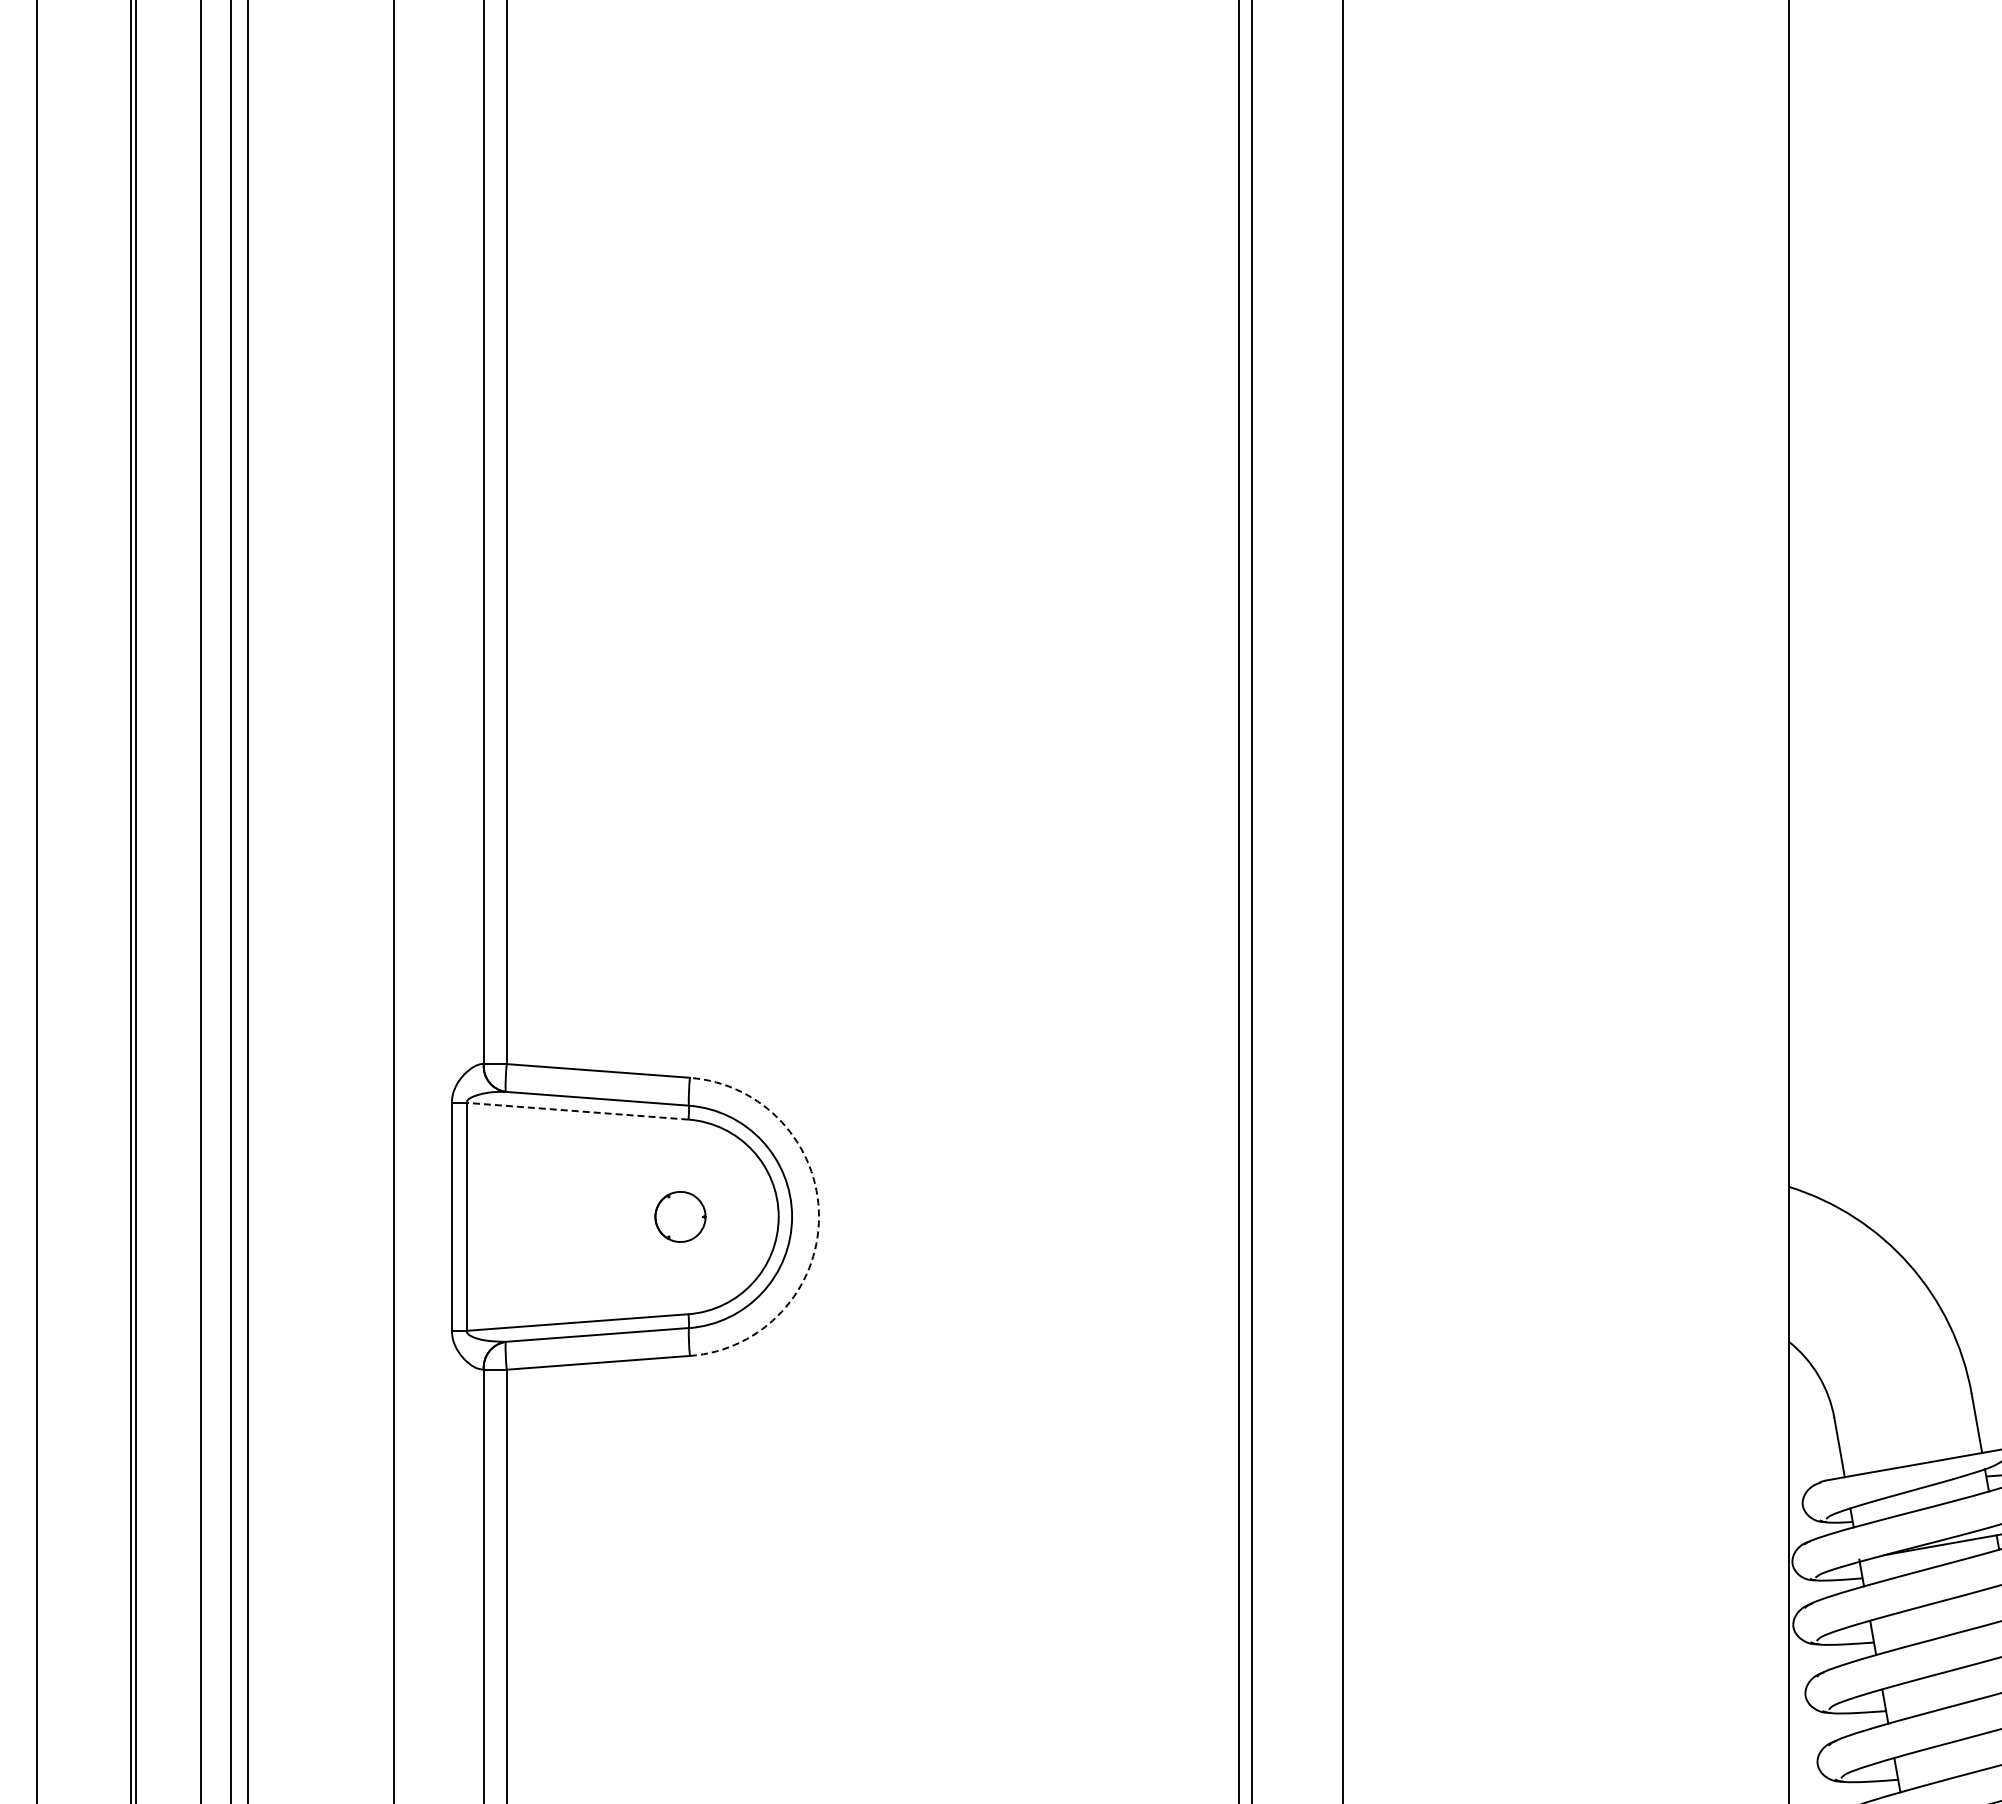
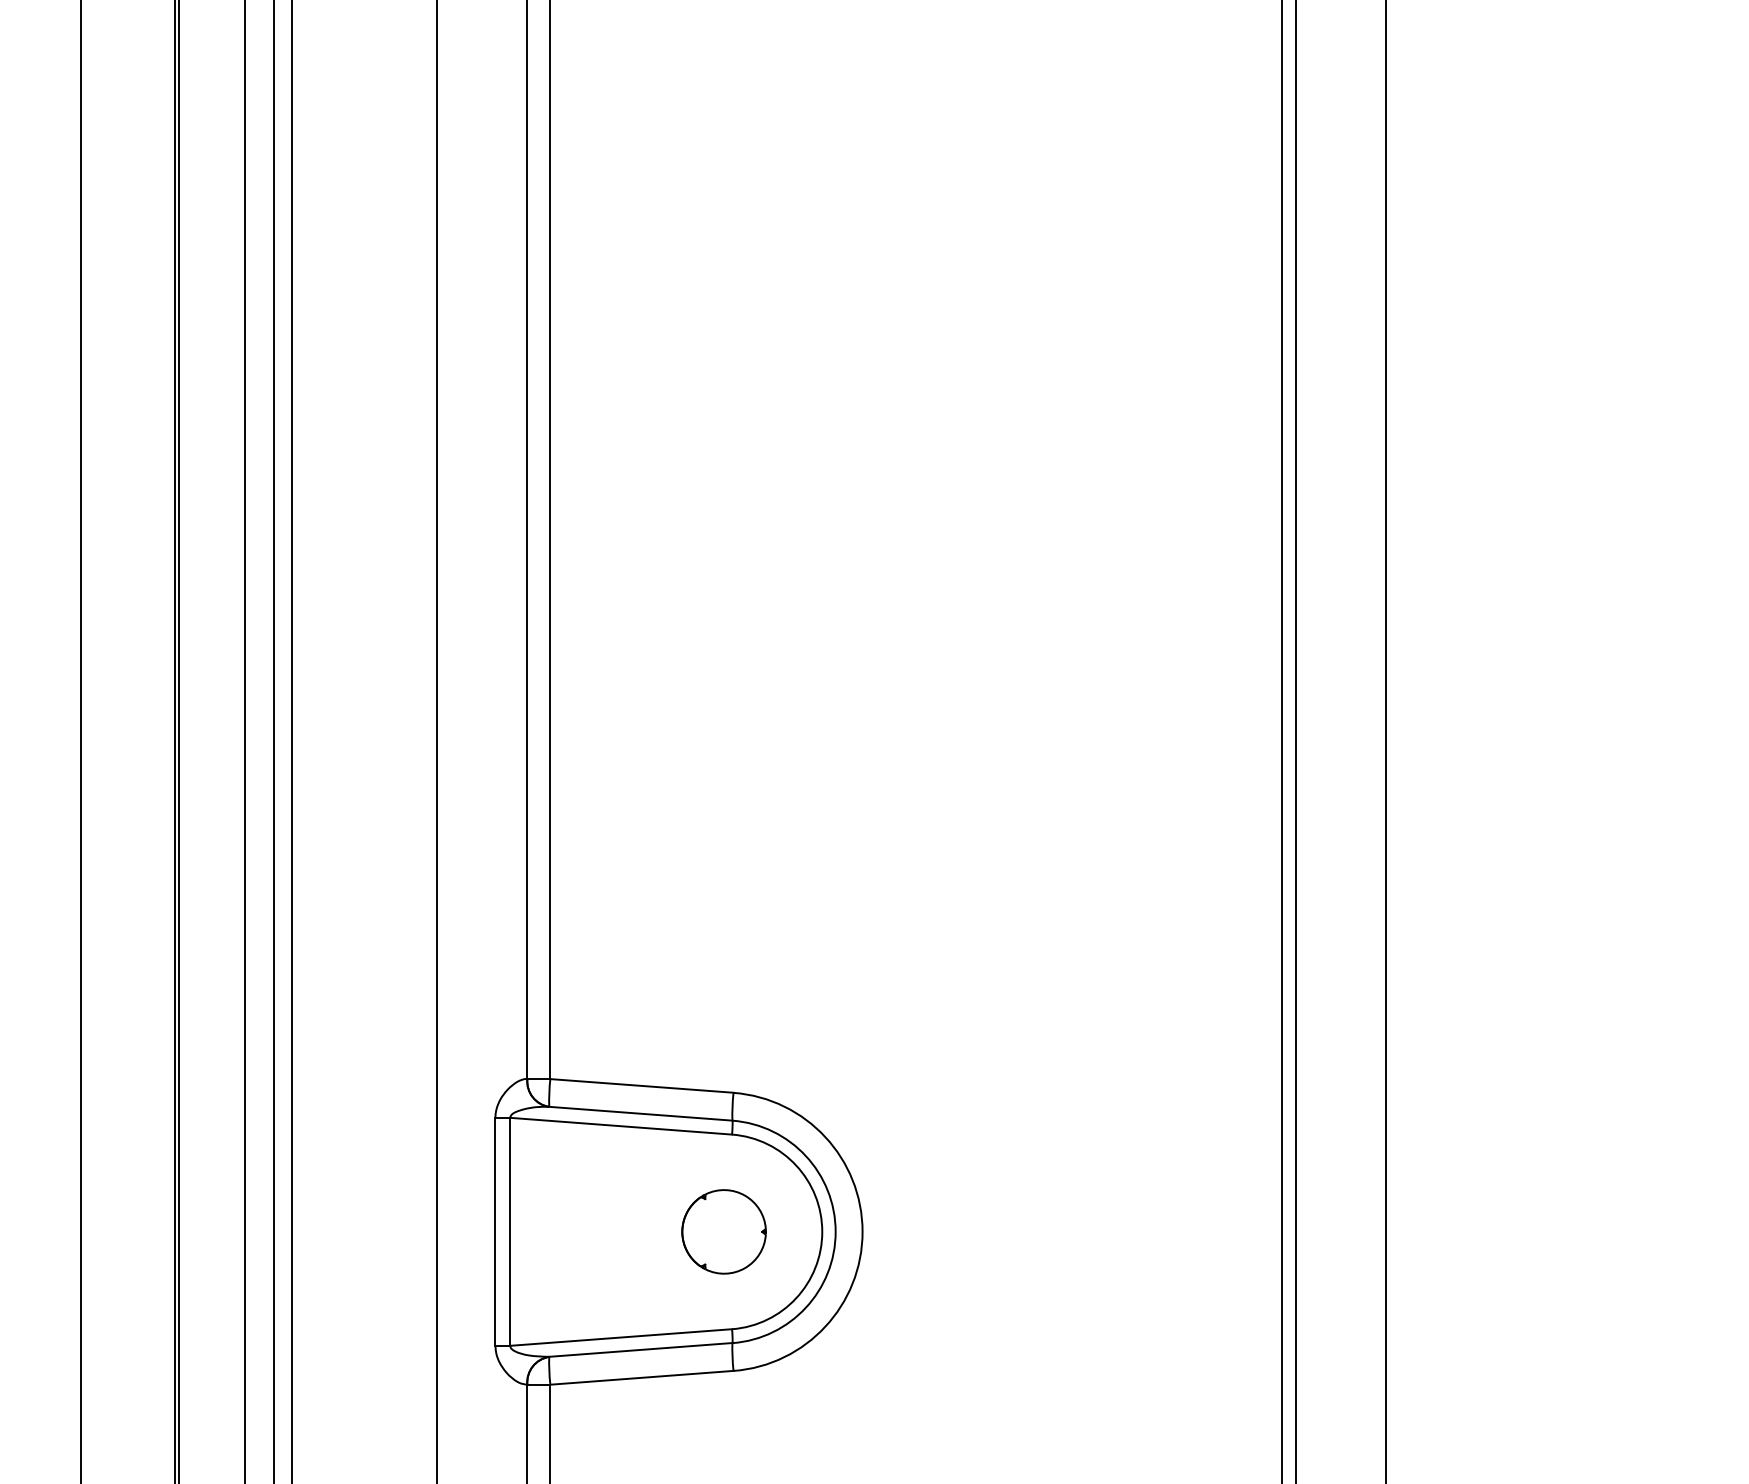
line: (577, 1111) -> (621, 1126), dashed -> solid
part: (680, 1216) -> (724, 1231), size x1.67
arc: (819, 1216) -> (863, 1231), dashed -> solid

